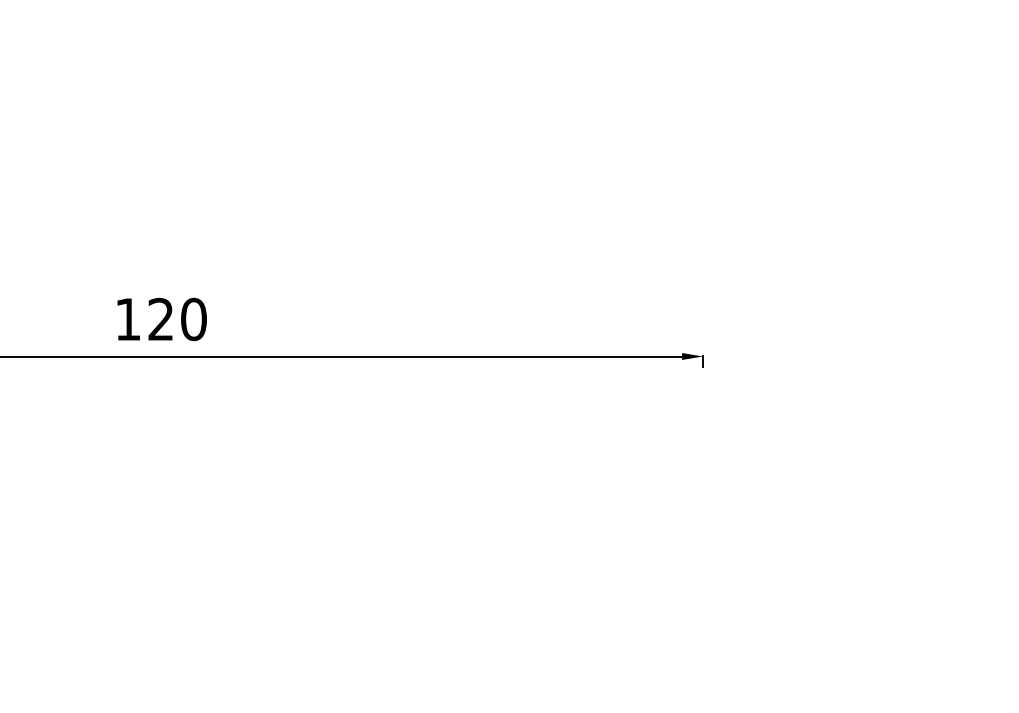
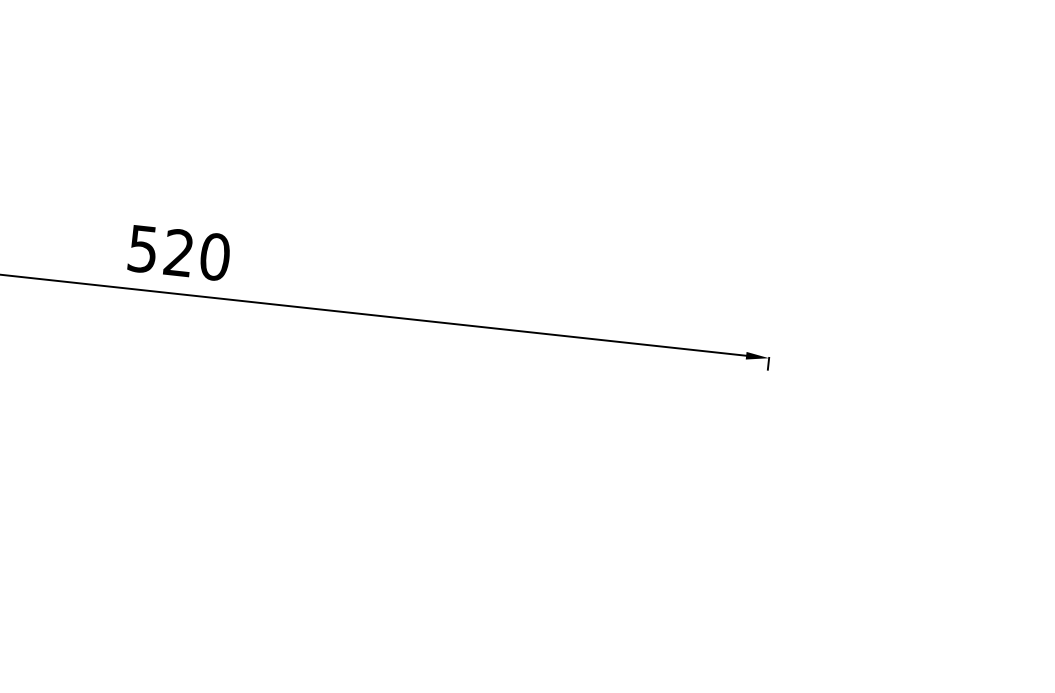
text: (127, 319) -> (142, 249), 120 -> 520

